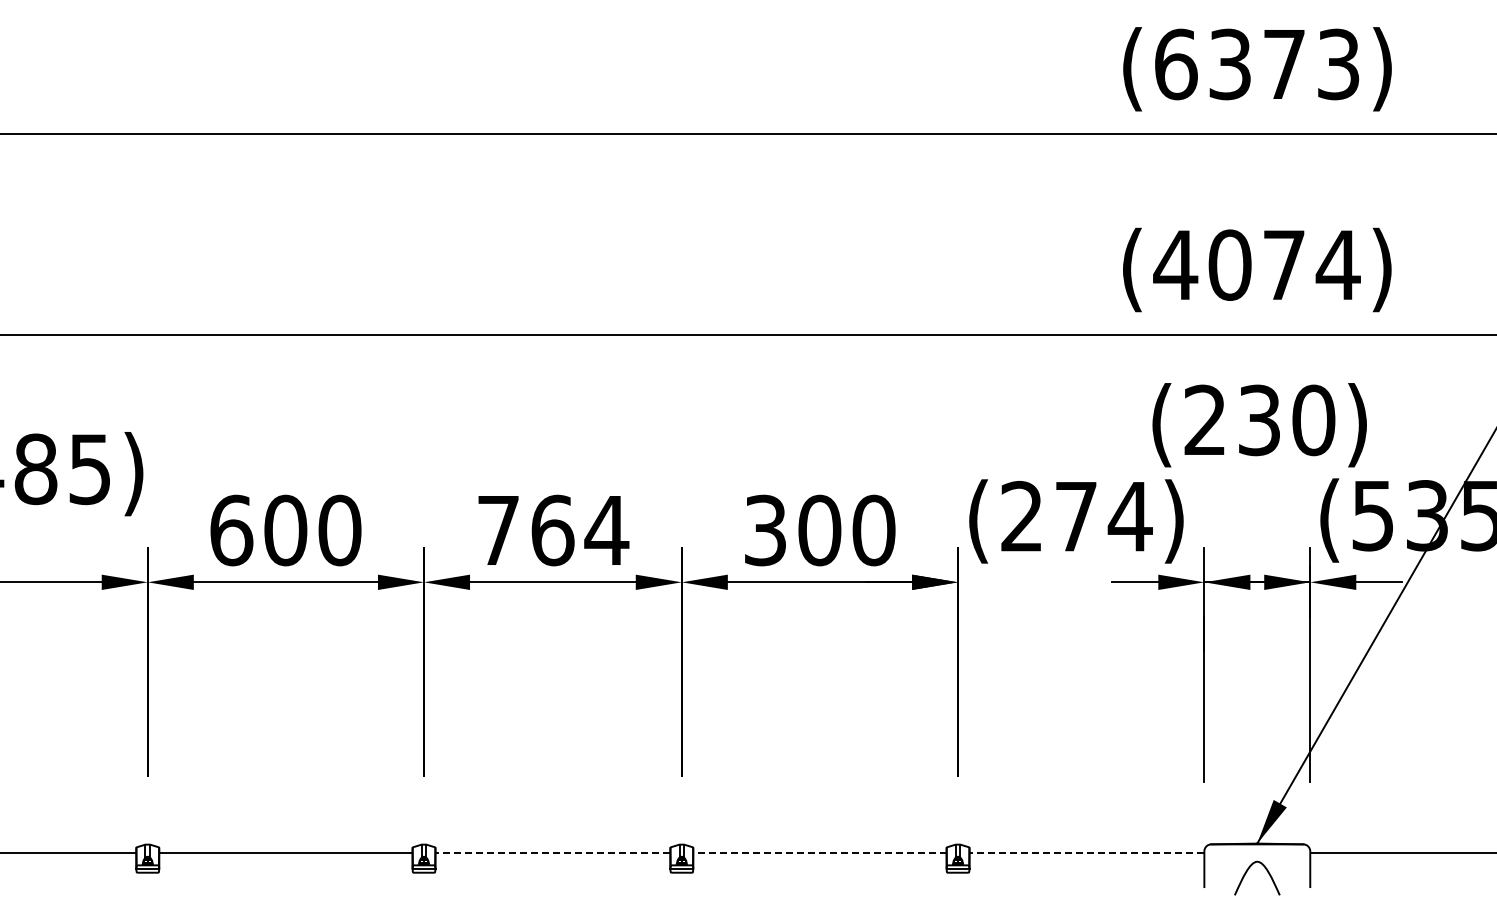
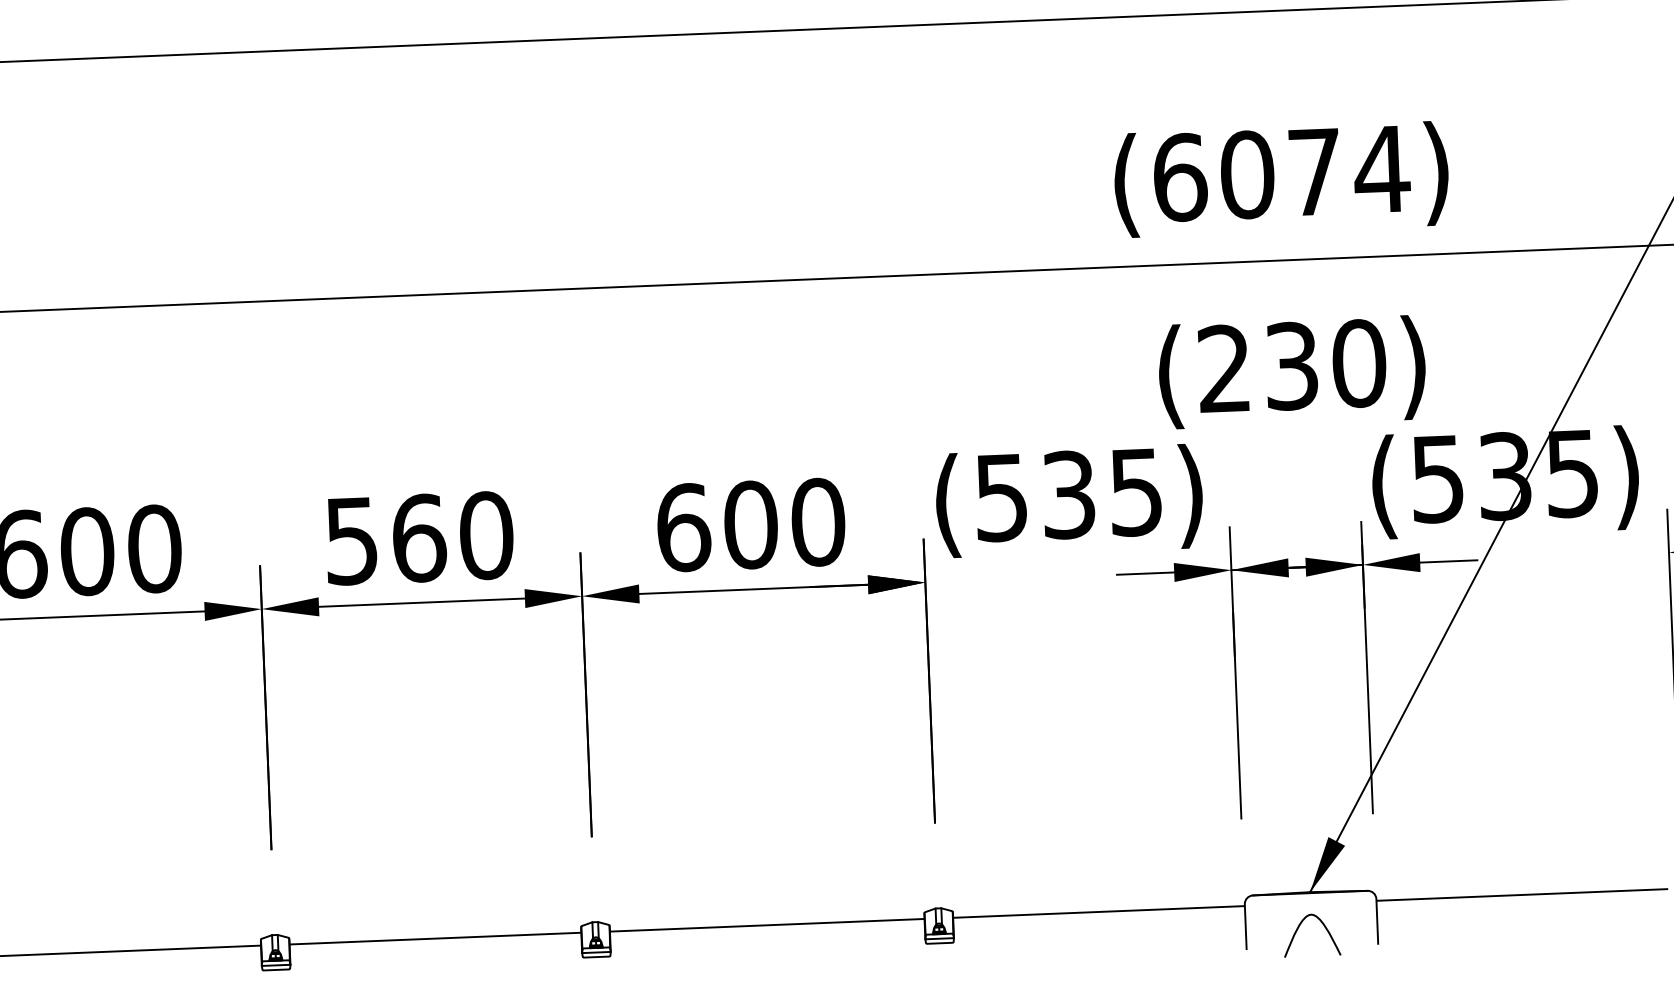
text: (1175, 264) -> (1179, 176), (4074) -> (6074)
text: (1076, 516) -> (1069, 494), (274) -> (535)
text: (553, 530) -> (420, 538), 764 -> 560
text: (765, 530) -> (683, 527), 300 -> 600
line: (552, 852) -> (434, 938), dashed -> solid
line: (819, 852) -> (766, 925), dashed -> solid
line: (1086, 852) -> (1098, 911), dashed -> solid

